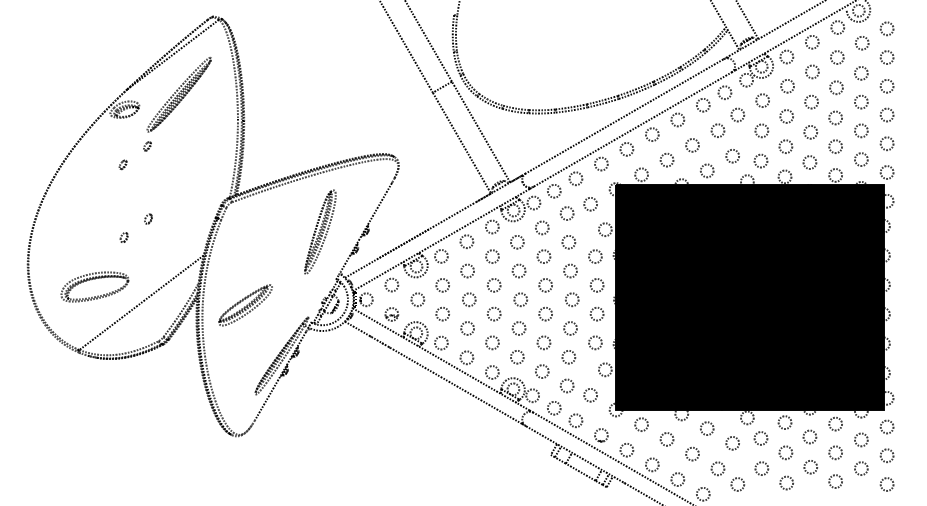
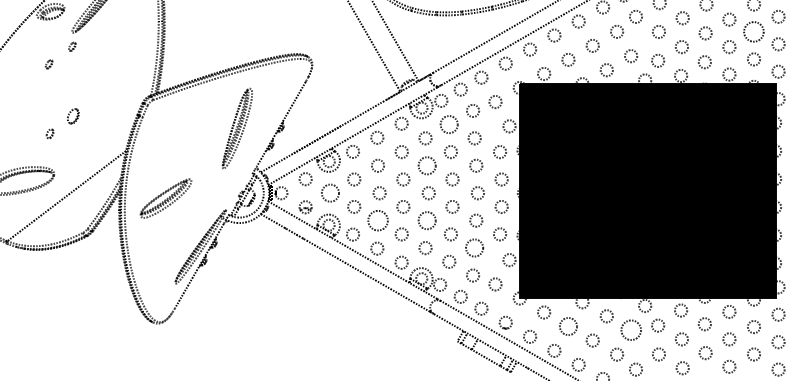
circle: (861, 130) -> (754, 31), size x1.6
part: (148, 218) -> (73, 115), size x1.6
circle: (542, 227) -> (449, 124), size x1.4
circle: (518, 270) -> (426, 165), size x1.4
circle: (417, 299) -> (330, 192), size x1.4
circle: (467, 328) -> (377, 220), size x1.6
circle: (518, 328) -> (426, 220), size x1.4
circle: (568, 357) -> (474, 248), size x1.4
circle: (666, 439) -> (567, 326), size x1.4
circle: (732, 443) -> (630, 330), size x1.6

